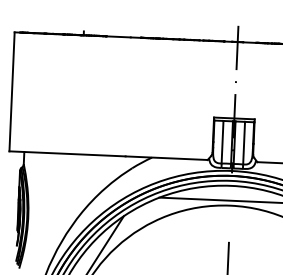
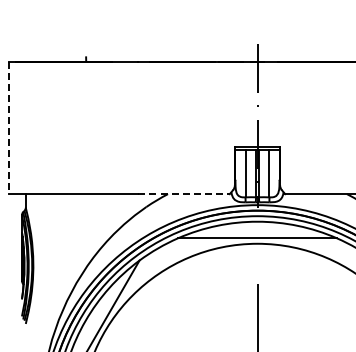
line: (12, 92) -> (9, 128), solid -> dashed
line: (166, 158) -> (184, 194), solid -> dashed

